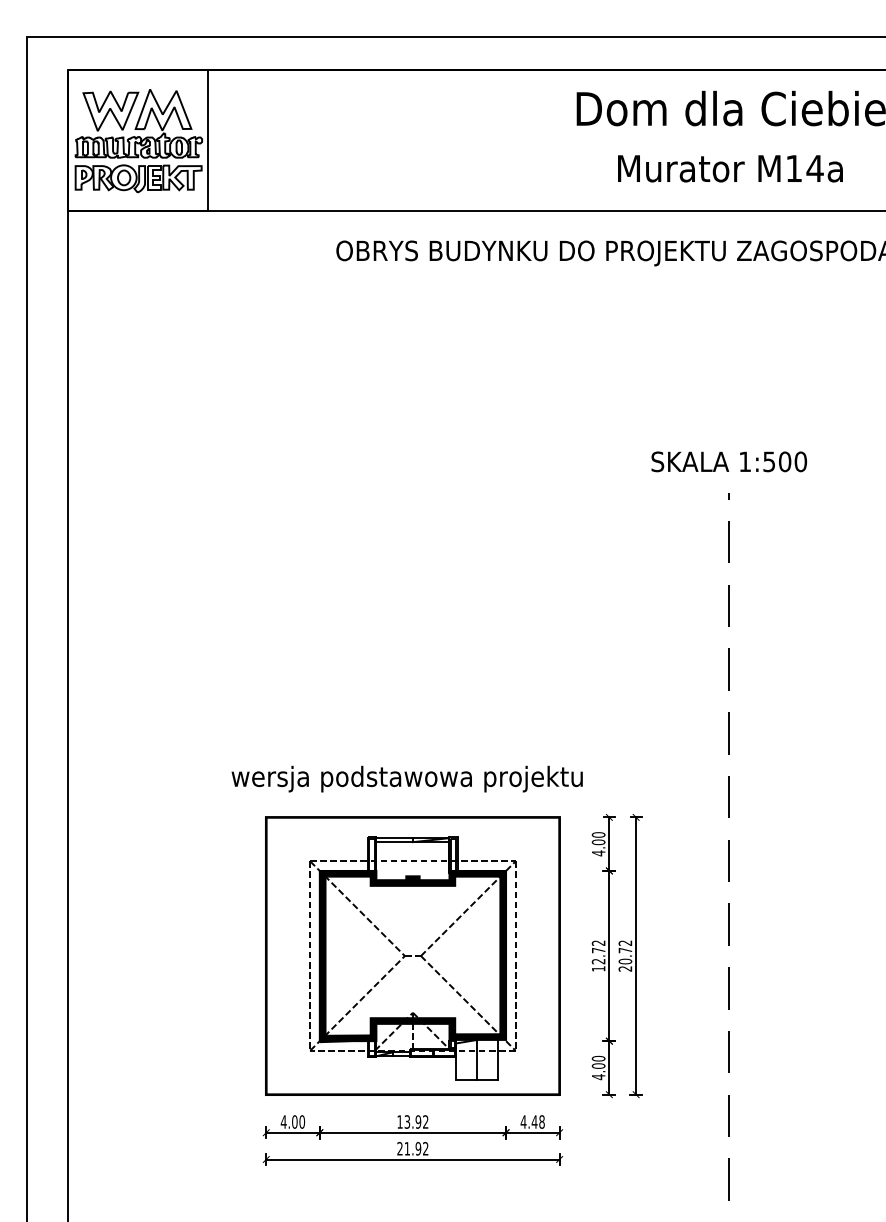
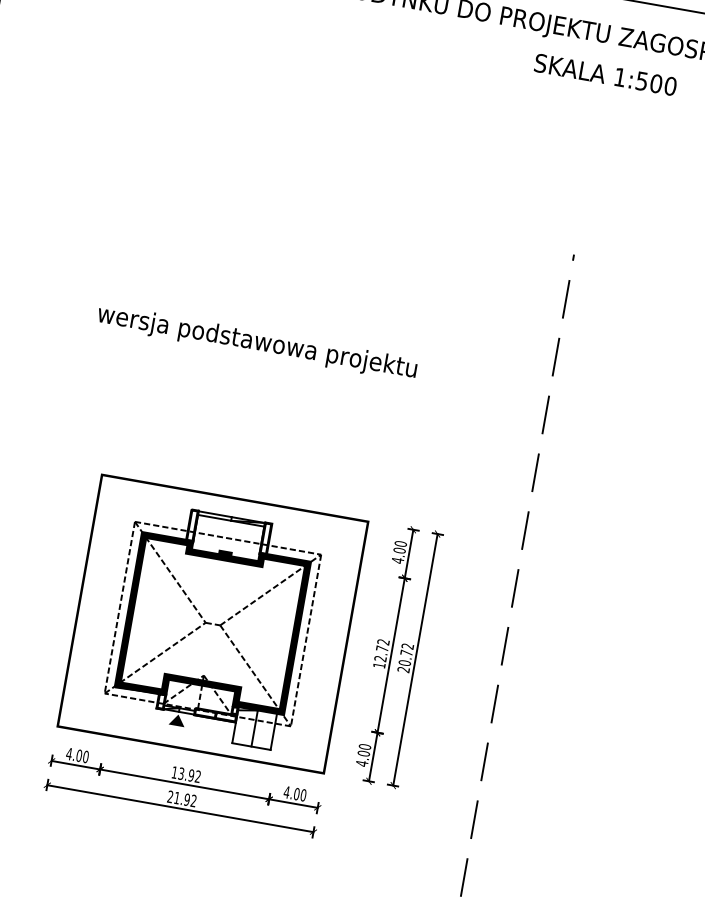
text: (728, 461) -> (605, 74), moved
text: (406, 778) -> (256, 342), moved
fill: (392, 1065) -> (176, 720), added
text: (537, 1121) -> (299, 794), 4.48 -> 4.00

